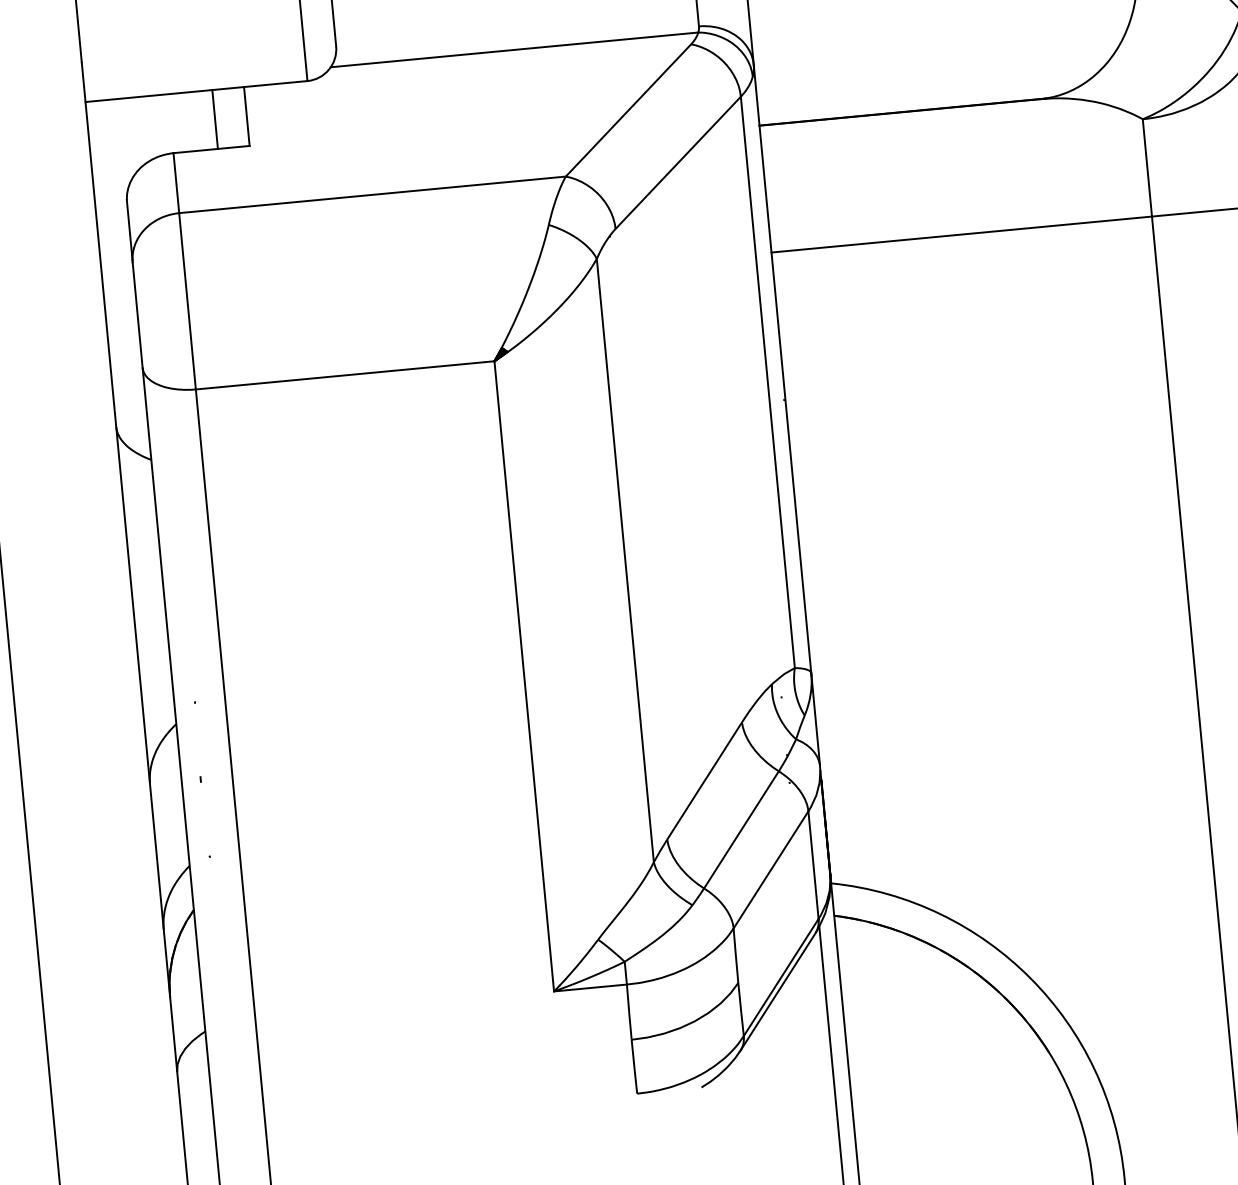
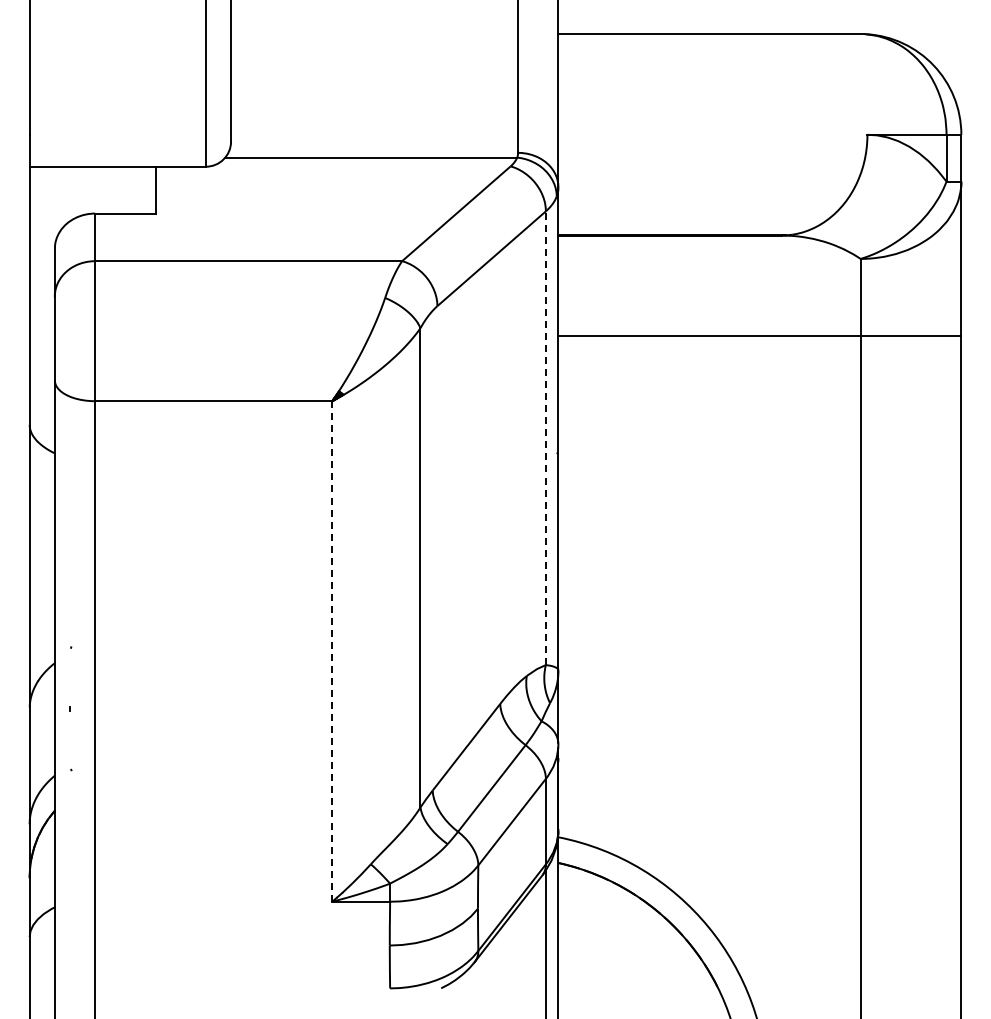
line: (215, 118) -> (130, 189), removed
line: (767, 382) -> (545, 438), solid -> dashed
line: (524, 675) -> (332, 650), solid -> dashed

